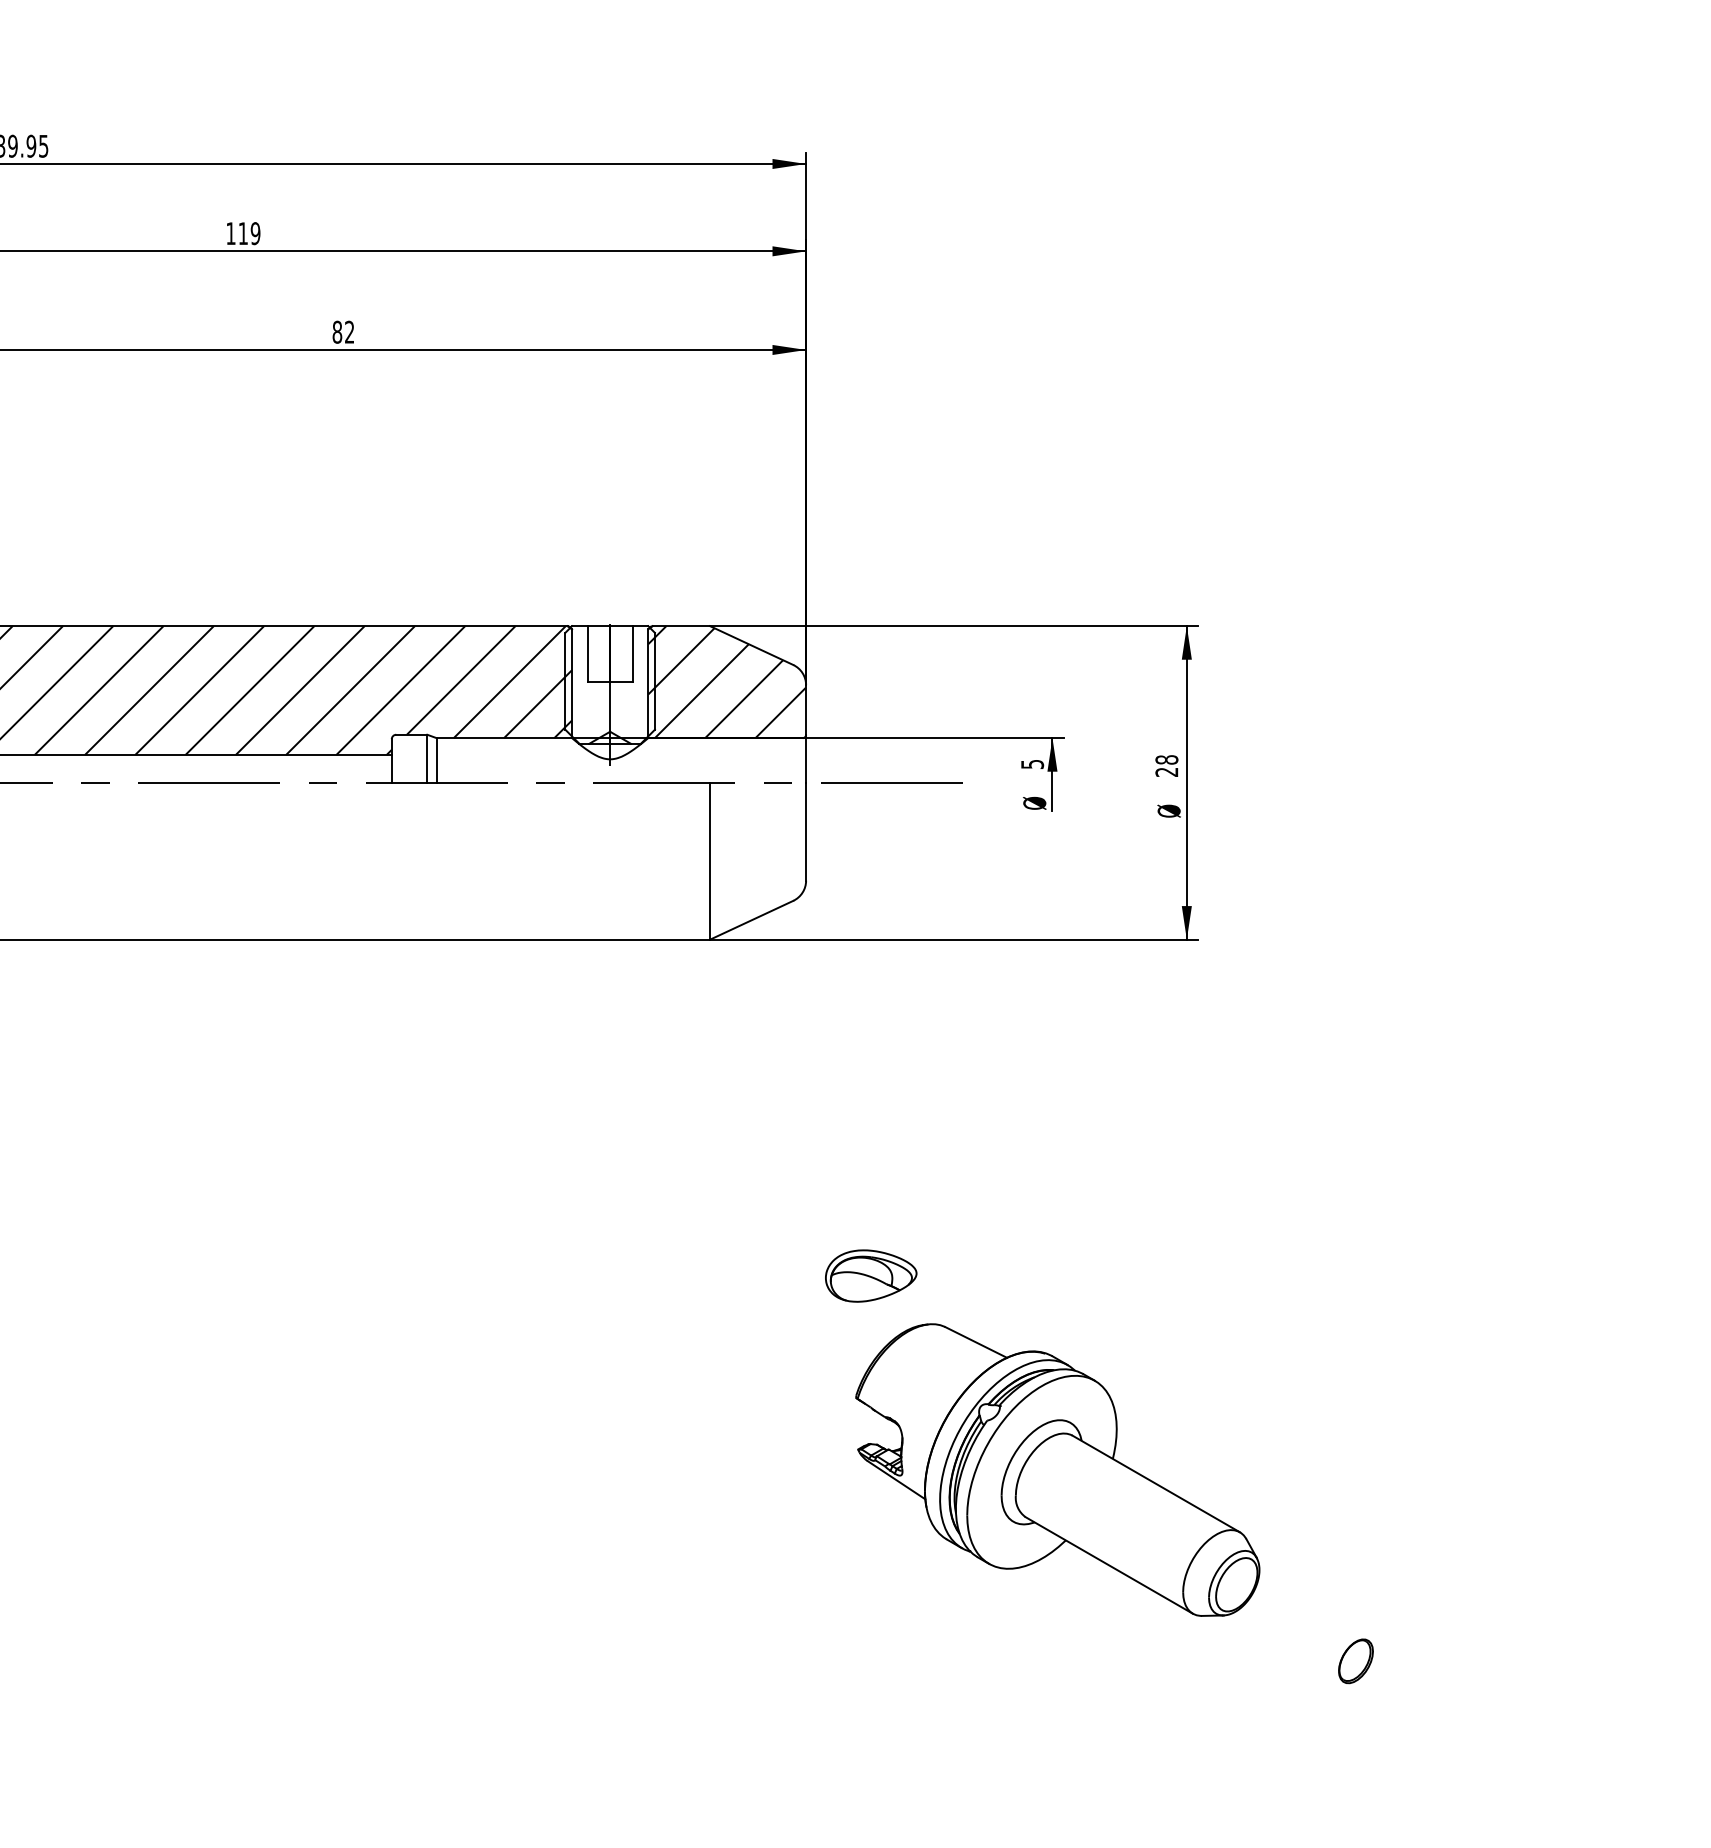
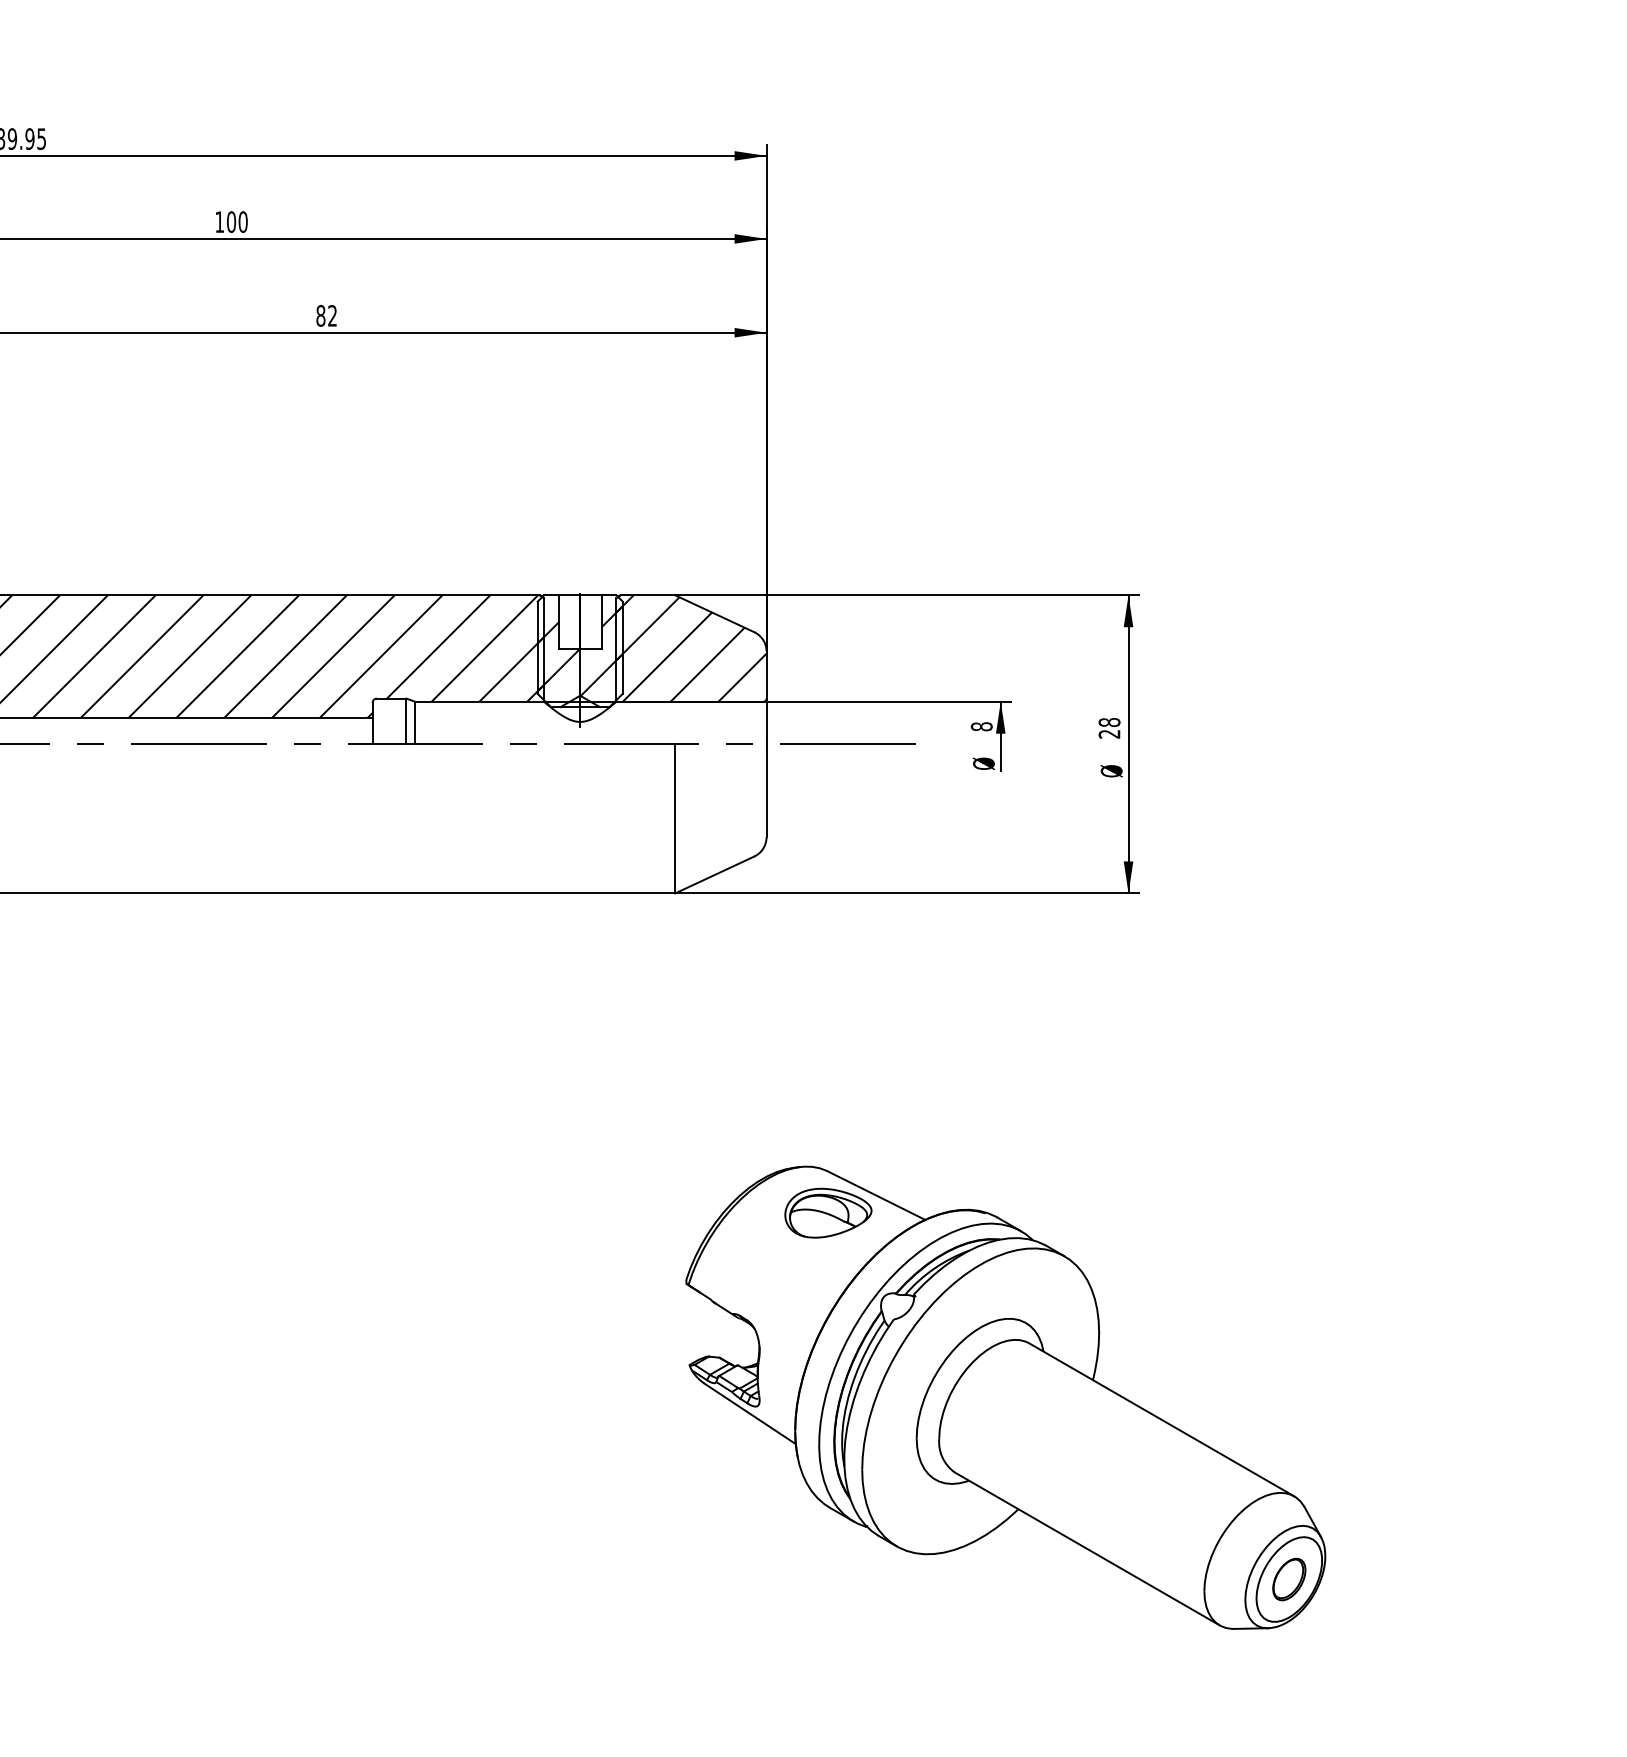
text: (249, 234) -> (237, 222), 119 -> 100
hatch: (609, 685) -> (579, 651), added
text: (1032, 764) -> (981, 726), 5 -> 8
part: (1057, 1469) -> (1005, 1397), size x1.67

